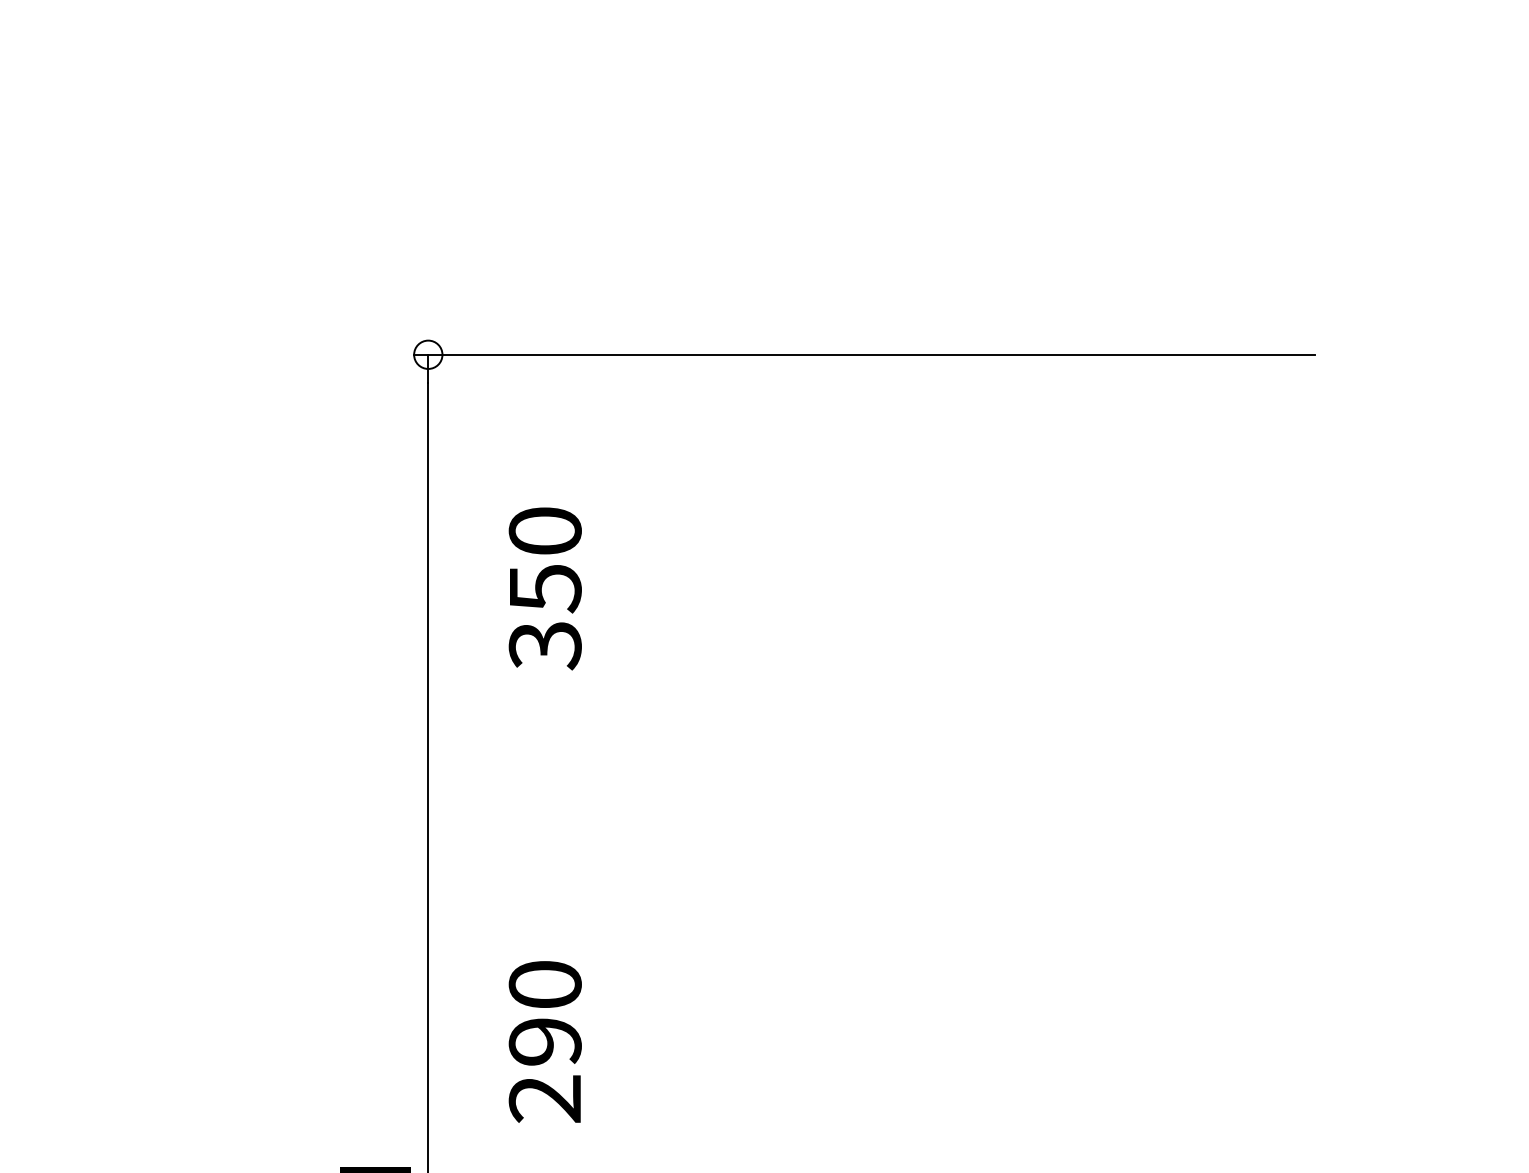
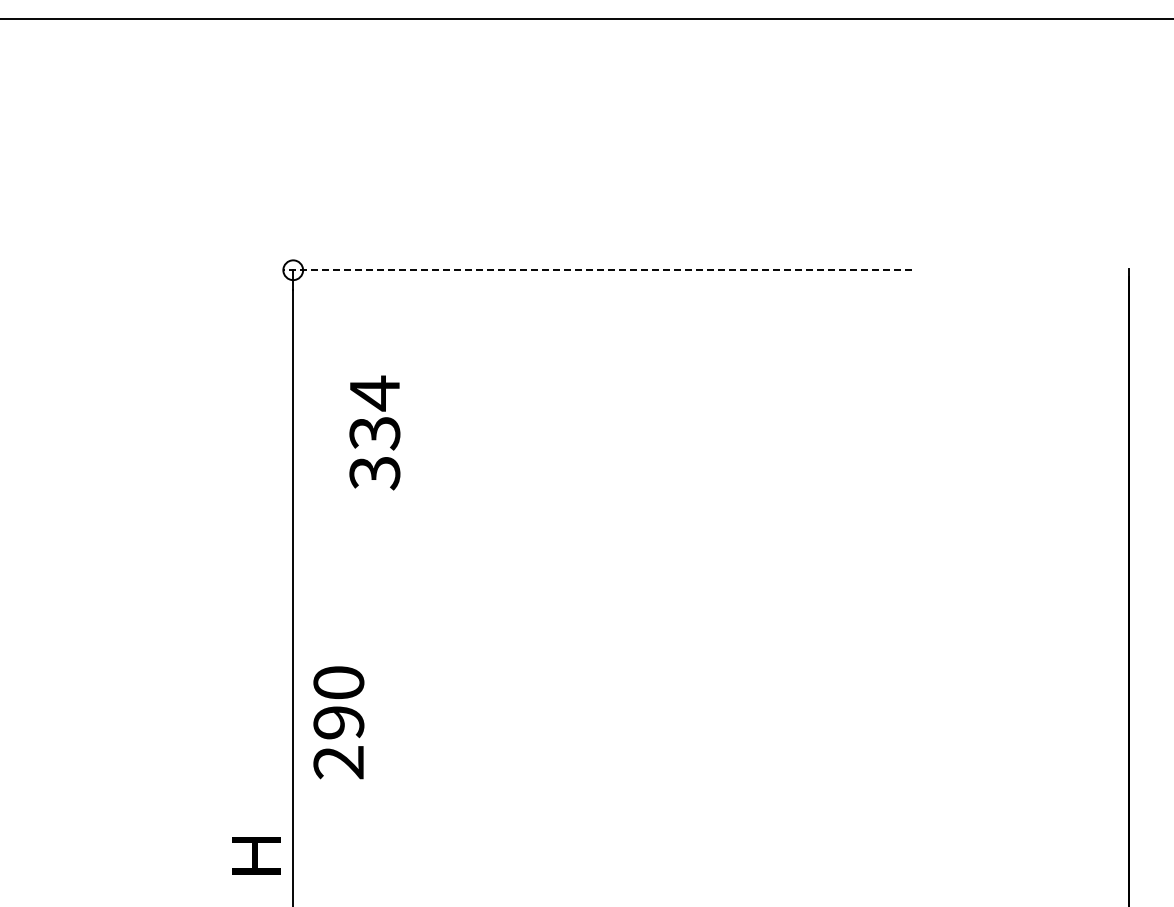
line: (864, 355) -> (597, 270), solid -> dashed
text: (544, 558) -> (374, 412), 350 -> 334
text: (544, 1041) -> (338, 722), moved

